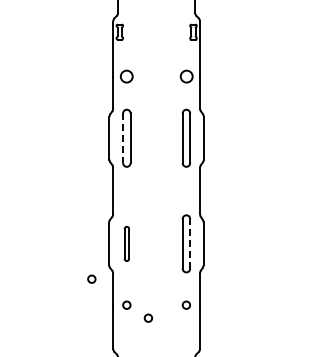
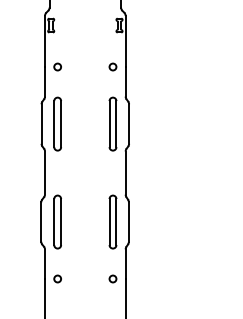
circle: (126, 76) -> (57, 66), size x0.62
circle: (185, 76) -> (112, 66), size x0.62
line: (123, 138) -> (54, 124), dashed -> solid
part: (126, 243) -> (57, 221), size x1.67
line: (190, 243) -> (116, 221), dashed -> solid
circle: (91, 278) -> (24, 254), removed
circle: (147, 317) -> (76, 290), removed

